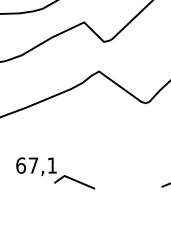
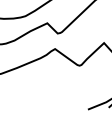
part: (55, 173) -> (32, 102), removed

